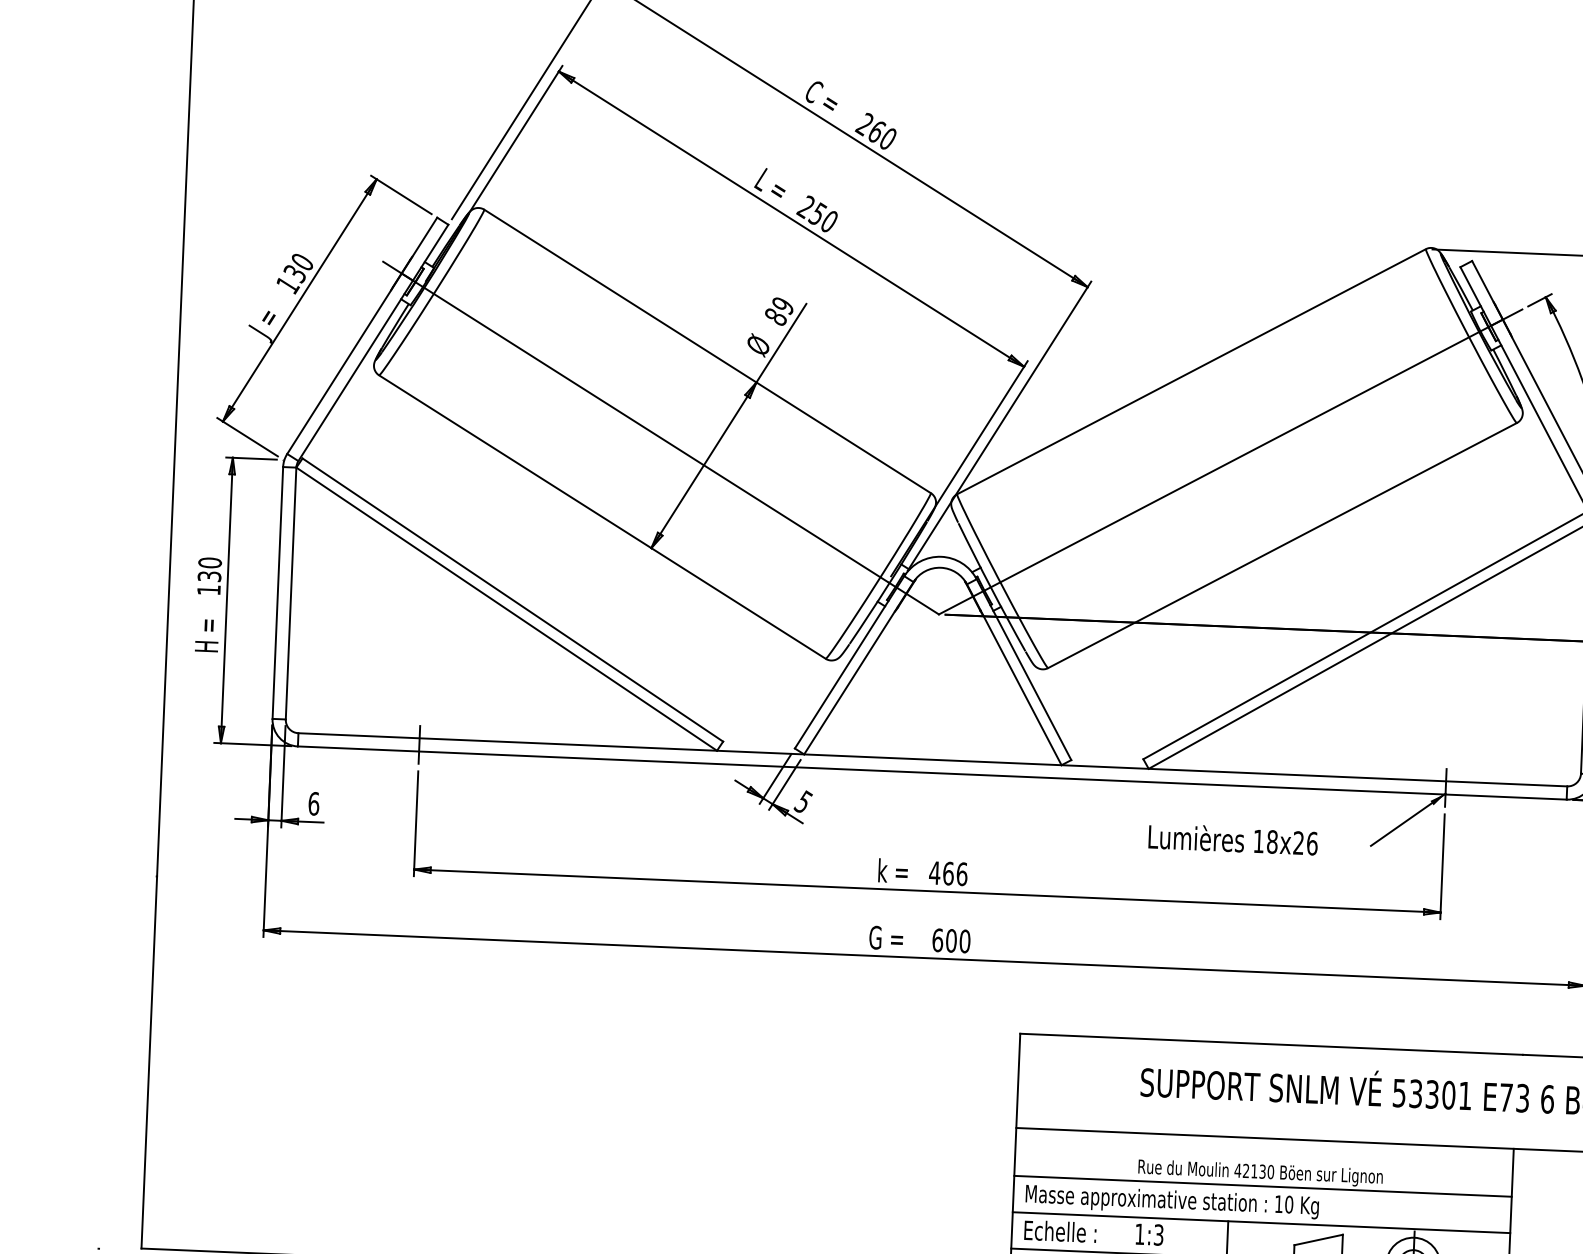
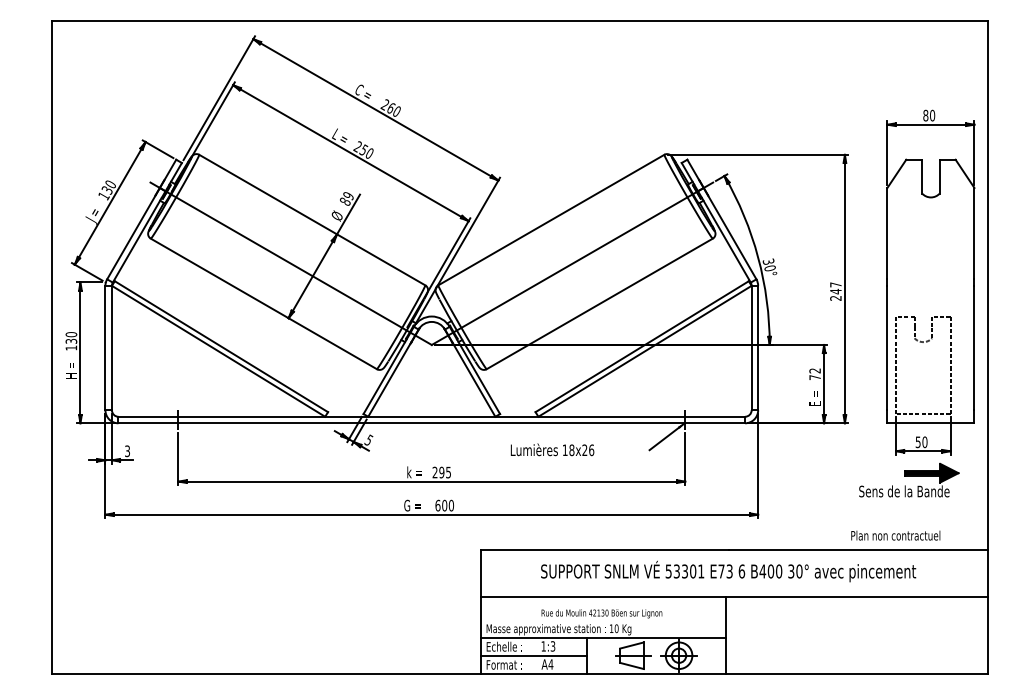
text: (313, 804) -> (127, 451), 6 -> 3
text: (1233, 838) -> (552, 449), moved
text: (947, 873) -> (441, 472), 466 -> 295
line: (1263, 1186) -> (603, 620), removed

